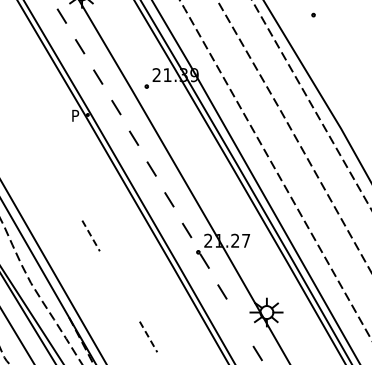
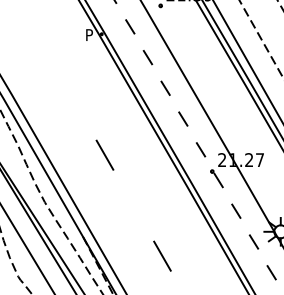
line: (91, 235) -> (105, 154), dashed -> solid
line: (240, 322) -> (254, 241), added
line: (148, 336) -> (162, 255), dashed -> solid

